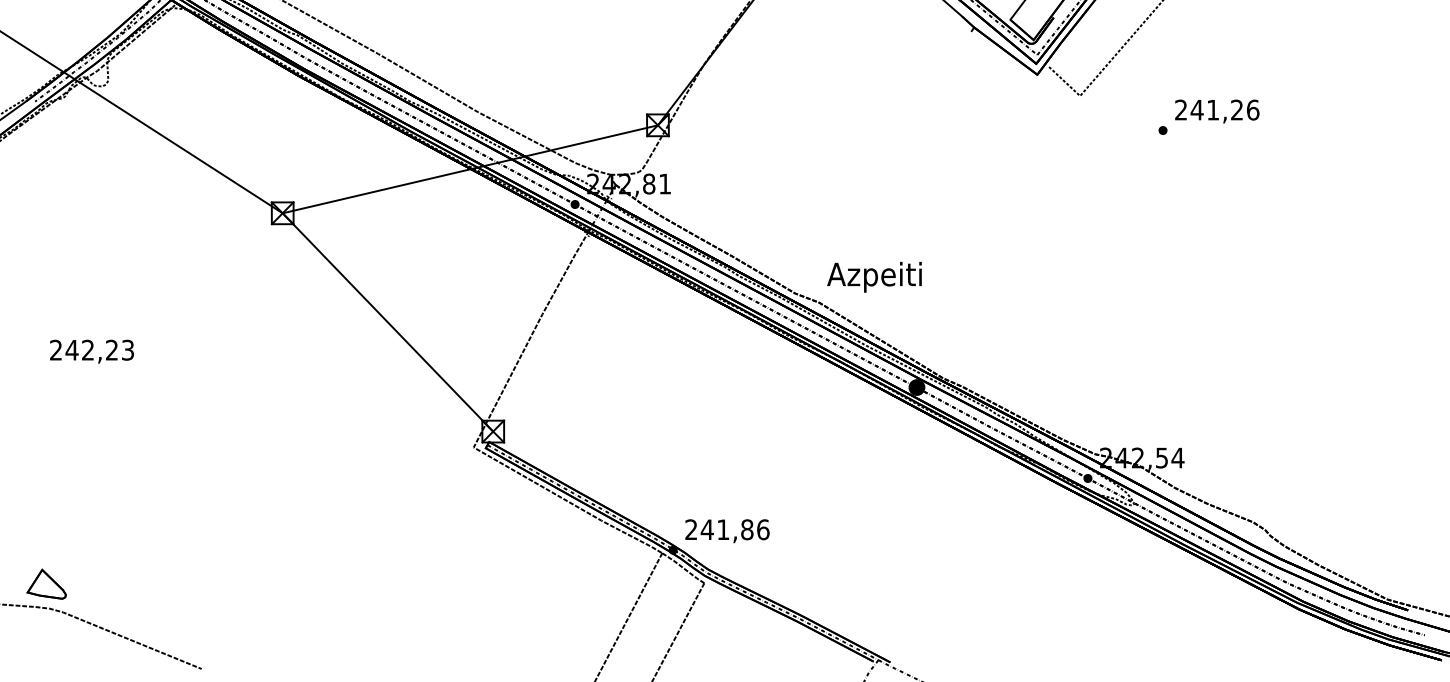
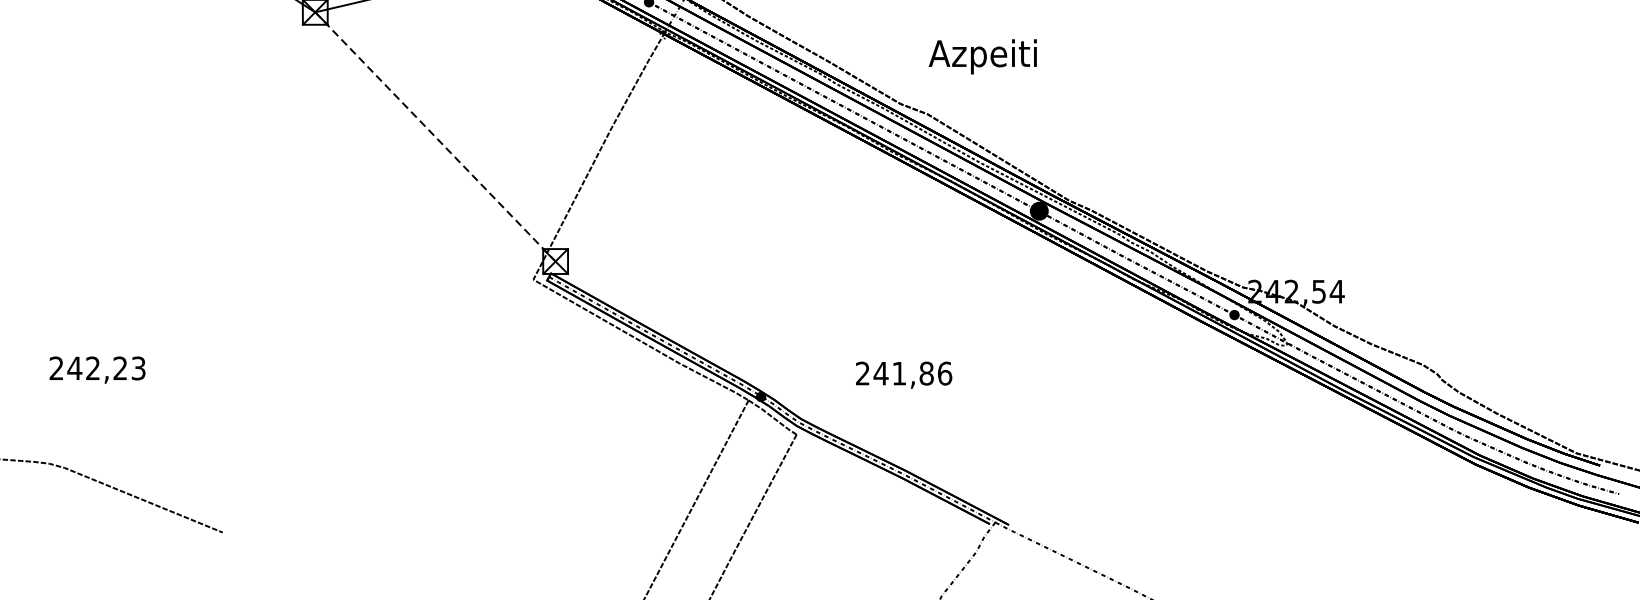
text: (874, 276) -> (982, 55), moved
line: (387, 322) -> (434, 136), solid -> dashed
text: (91, 351) -> (96, 369), moved
text: (727, 531) -> (904, 375), moved
part: (46, 583) -> (45, 434), removed

